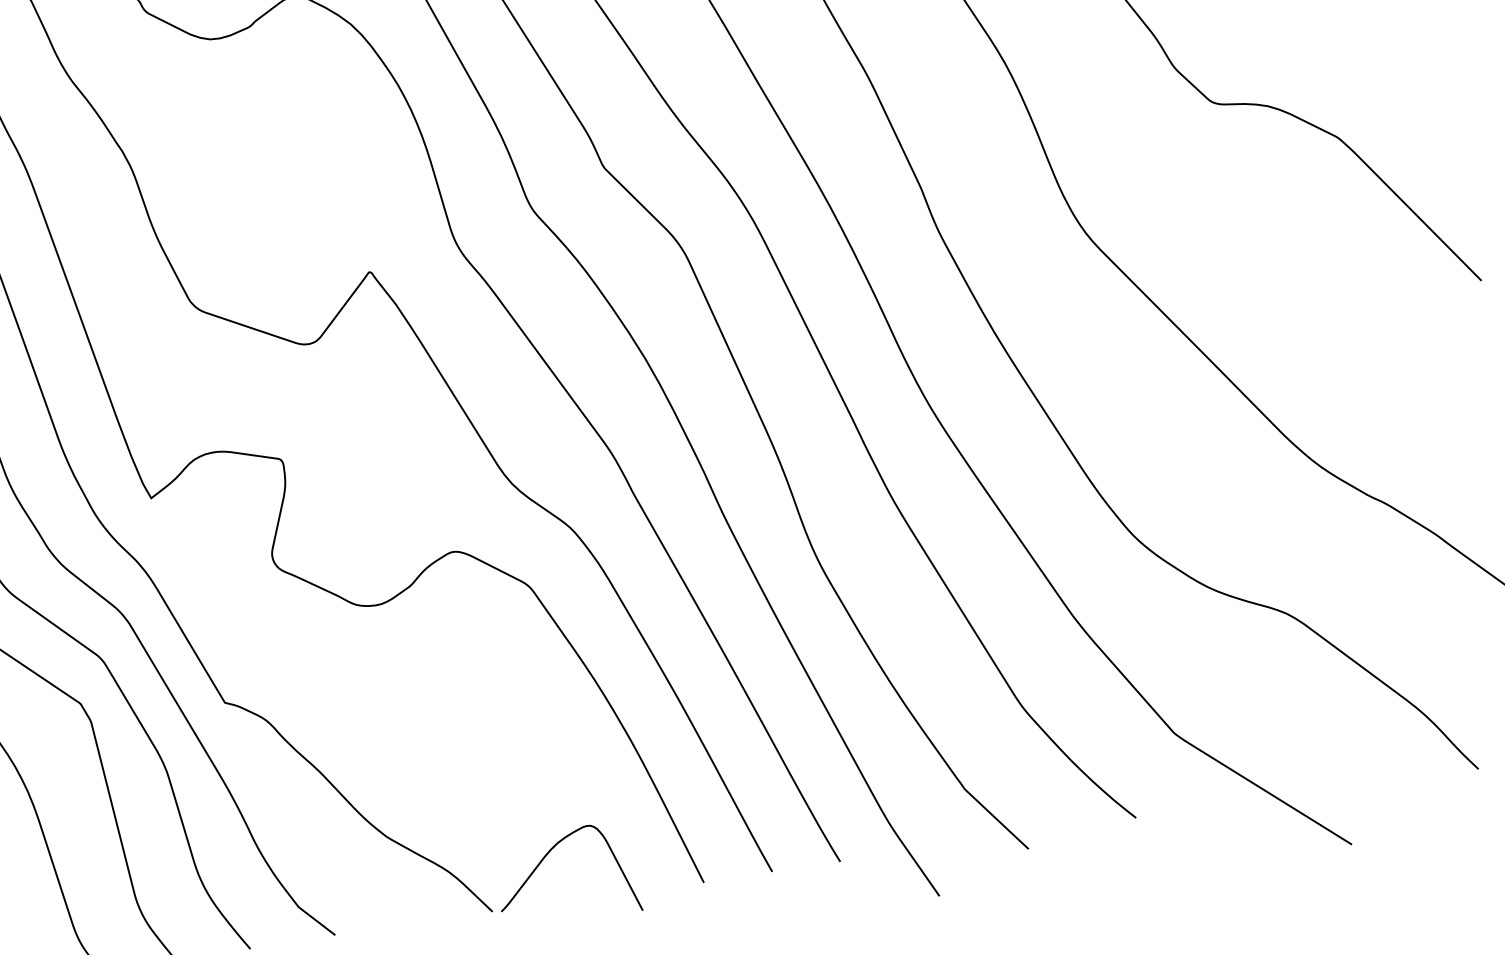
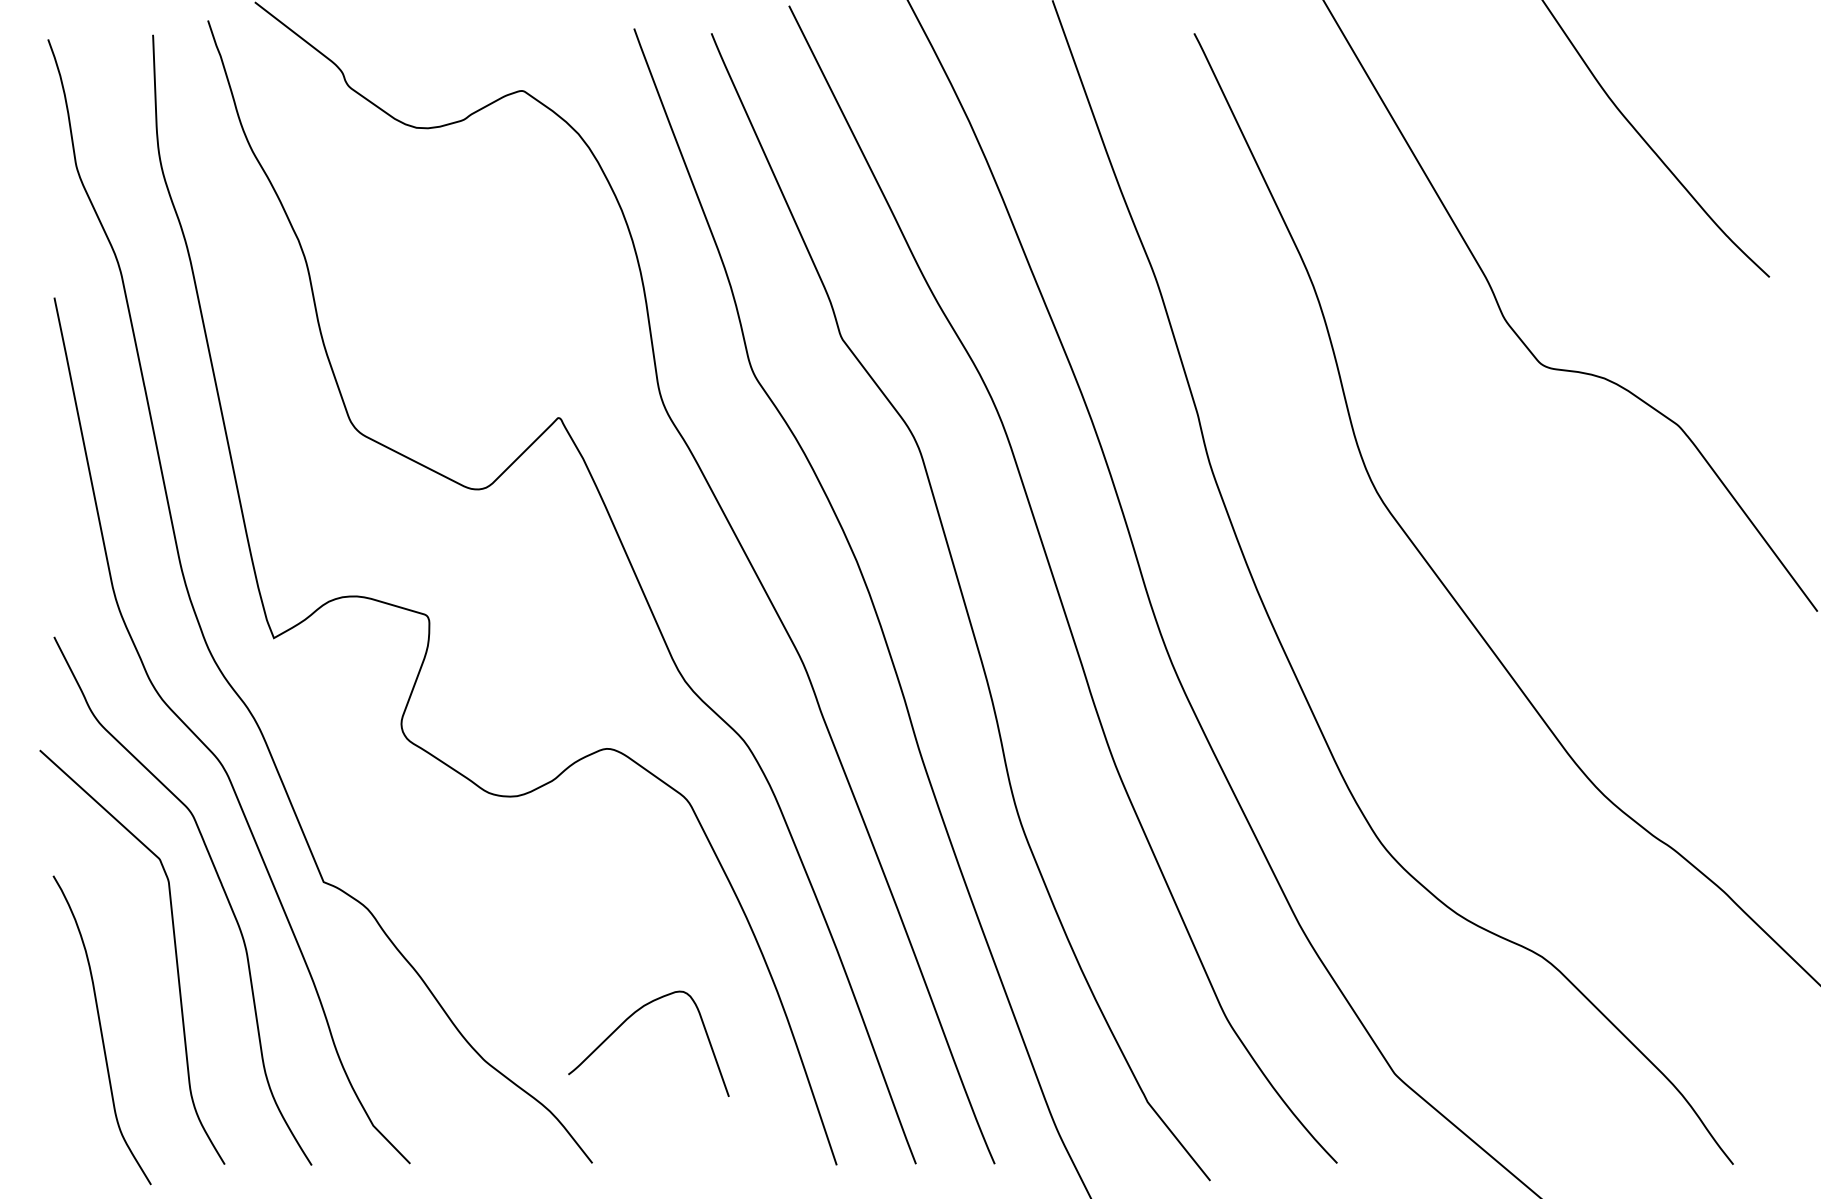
curve: (544, 858) -> (626, 1021), moved

